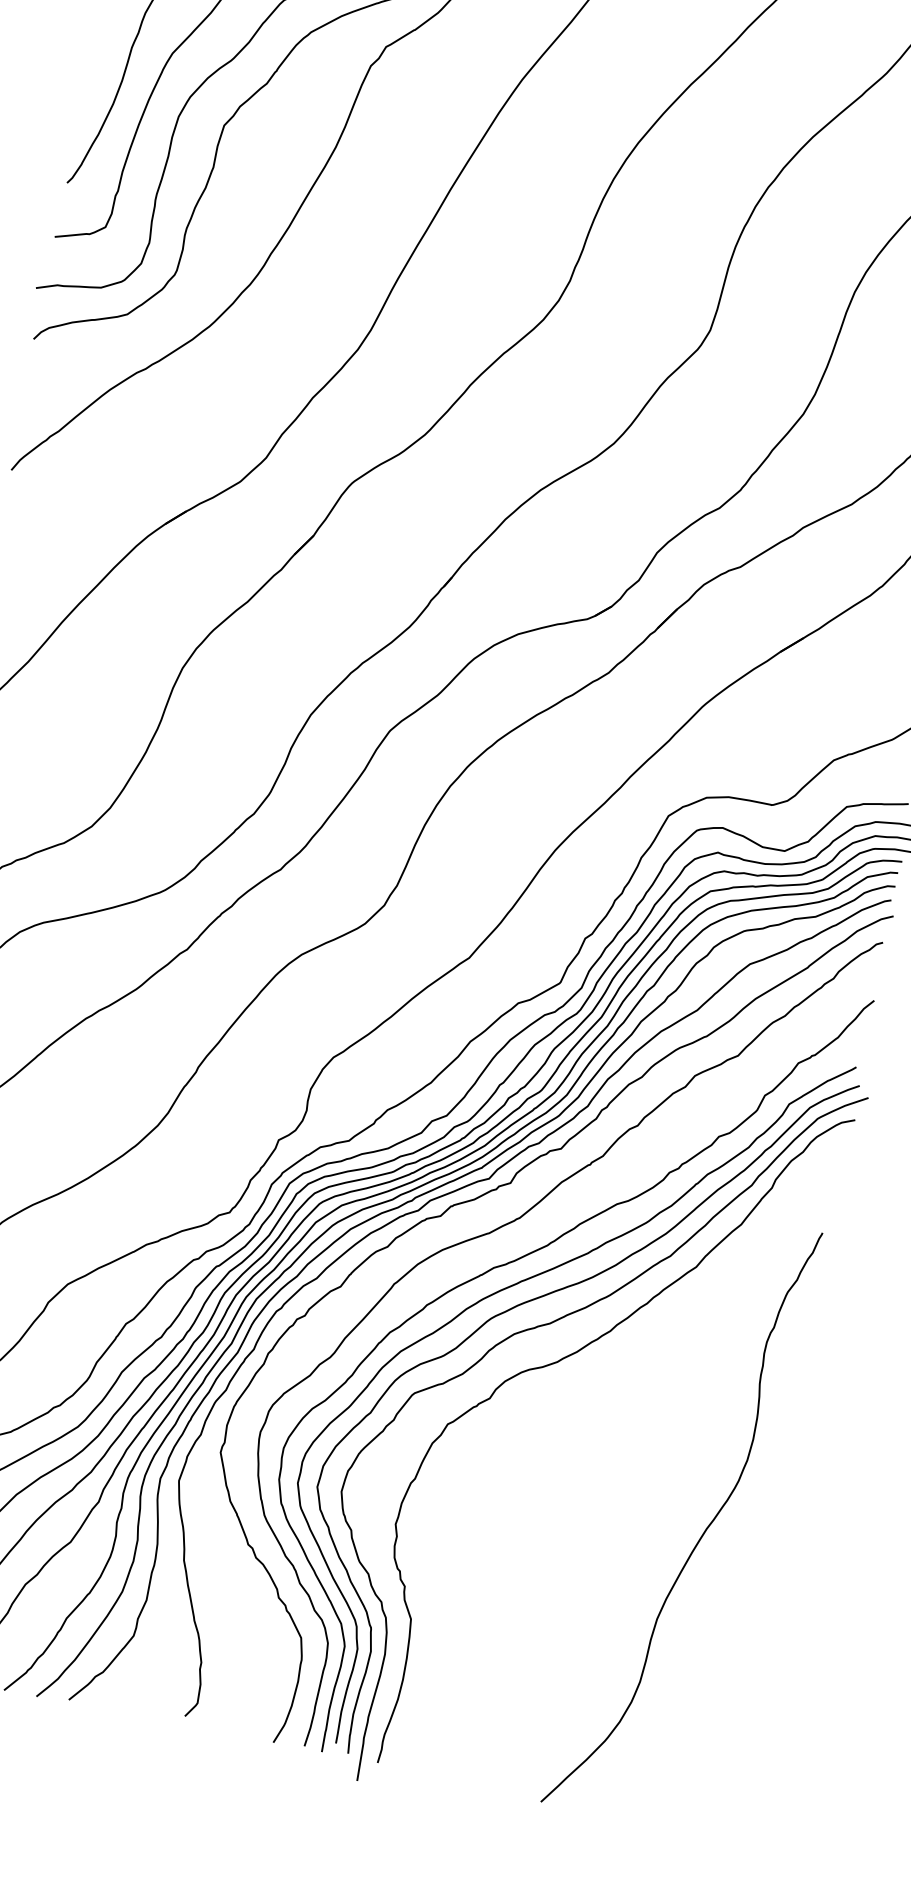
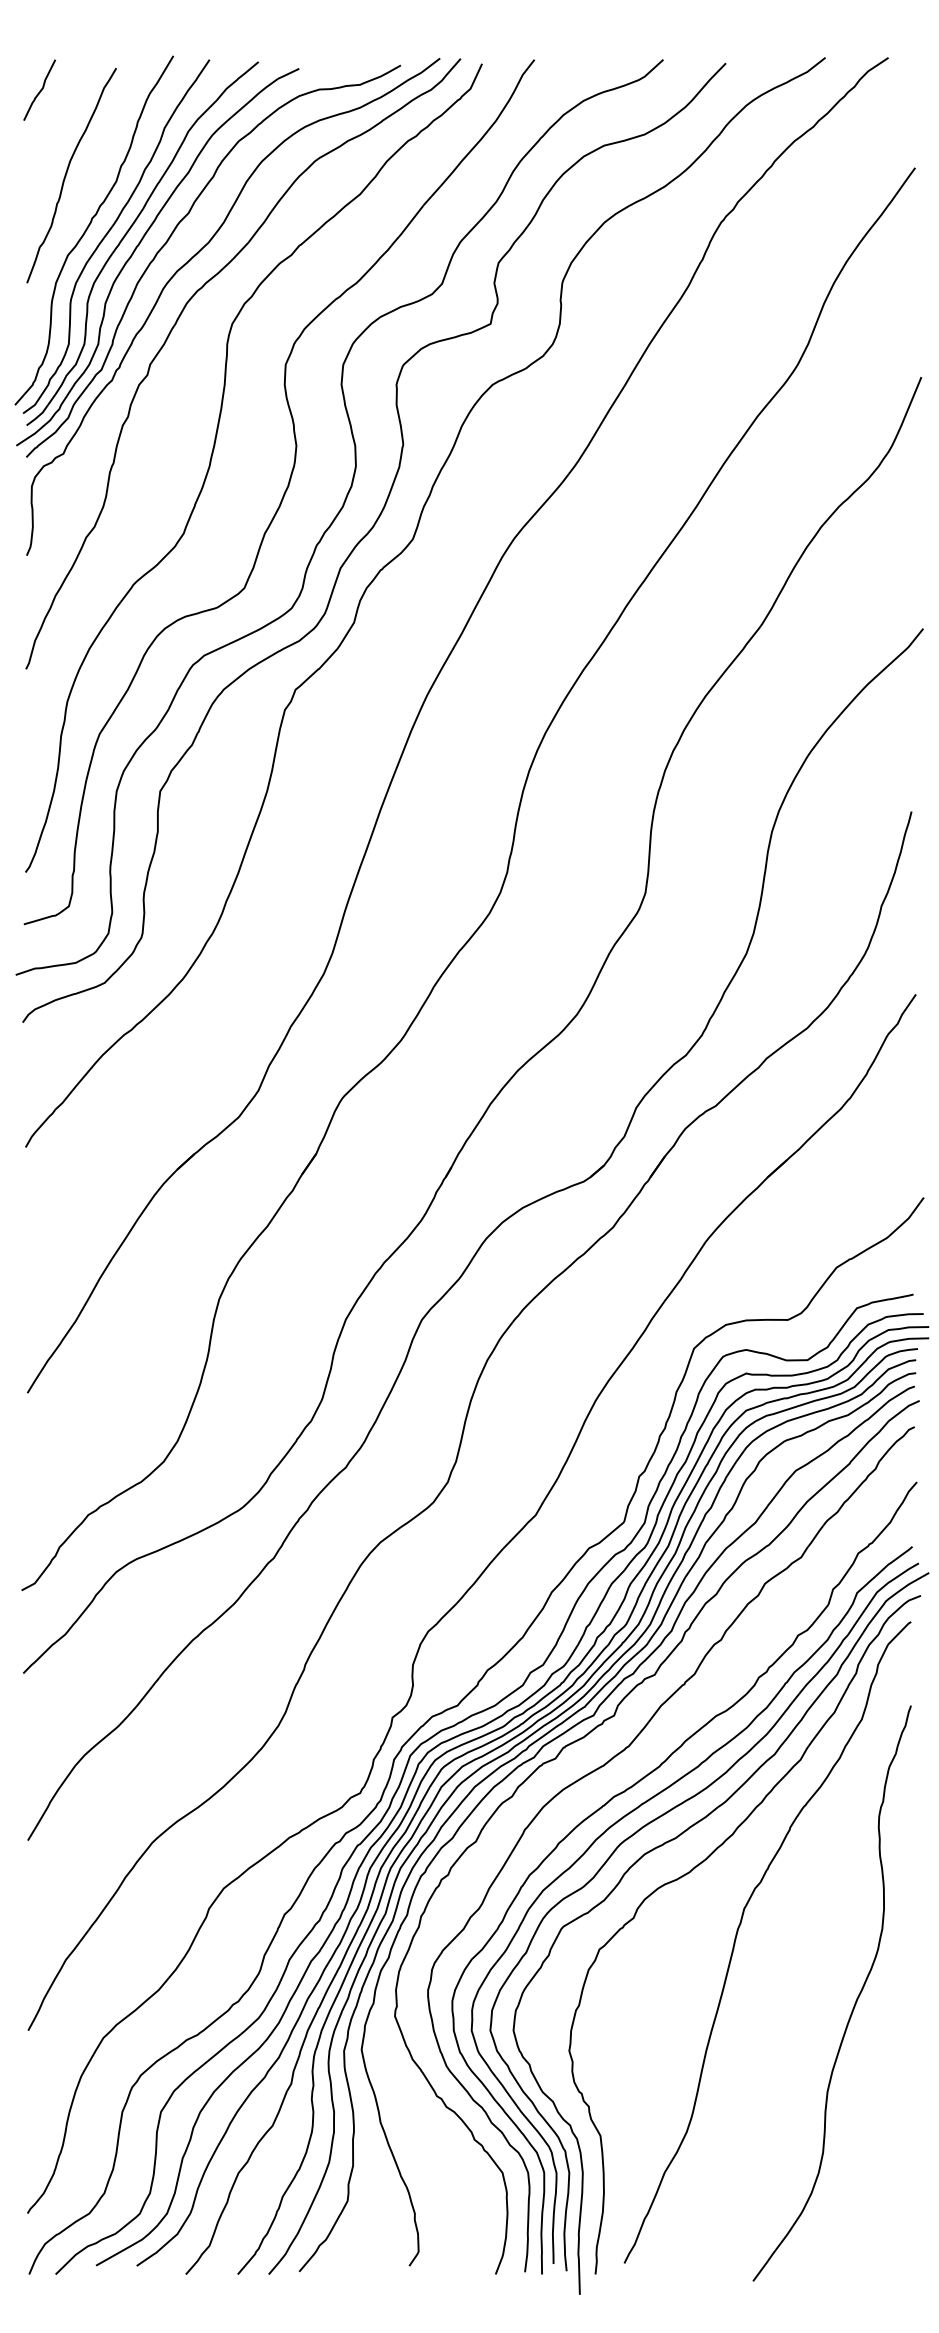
curve: (594, 1437) -> (737, 1935), added

